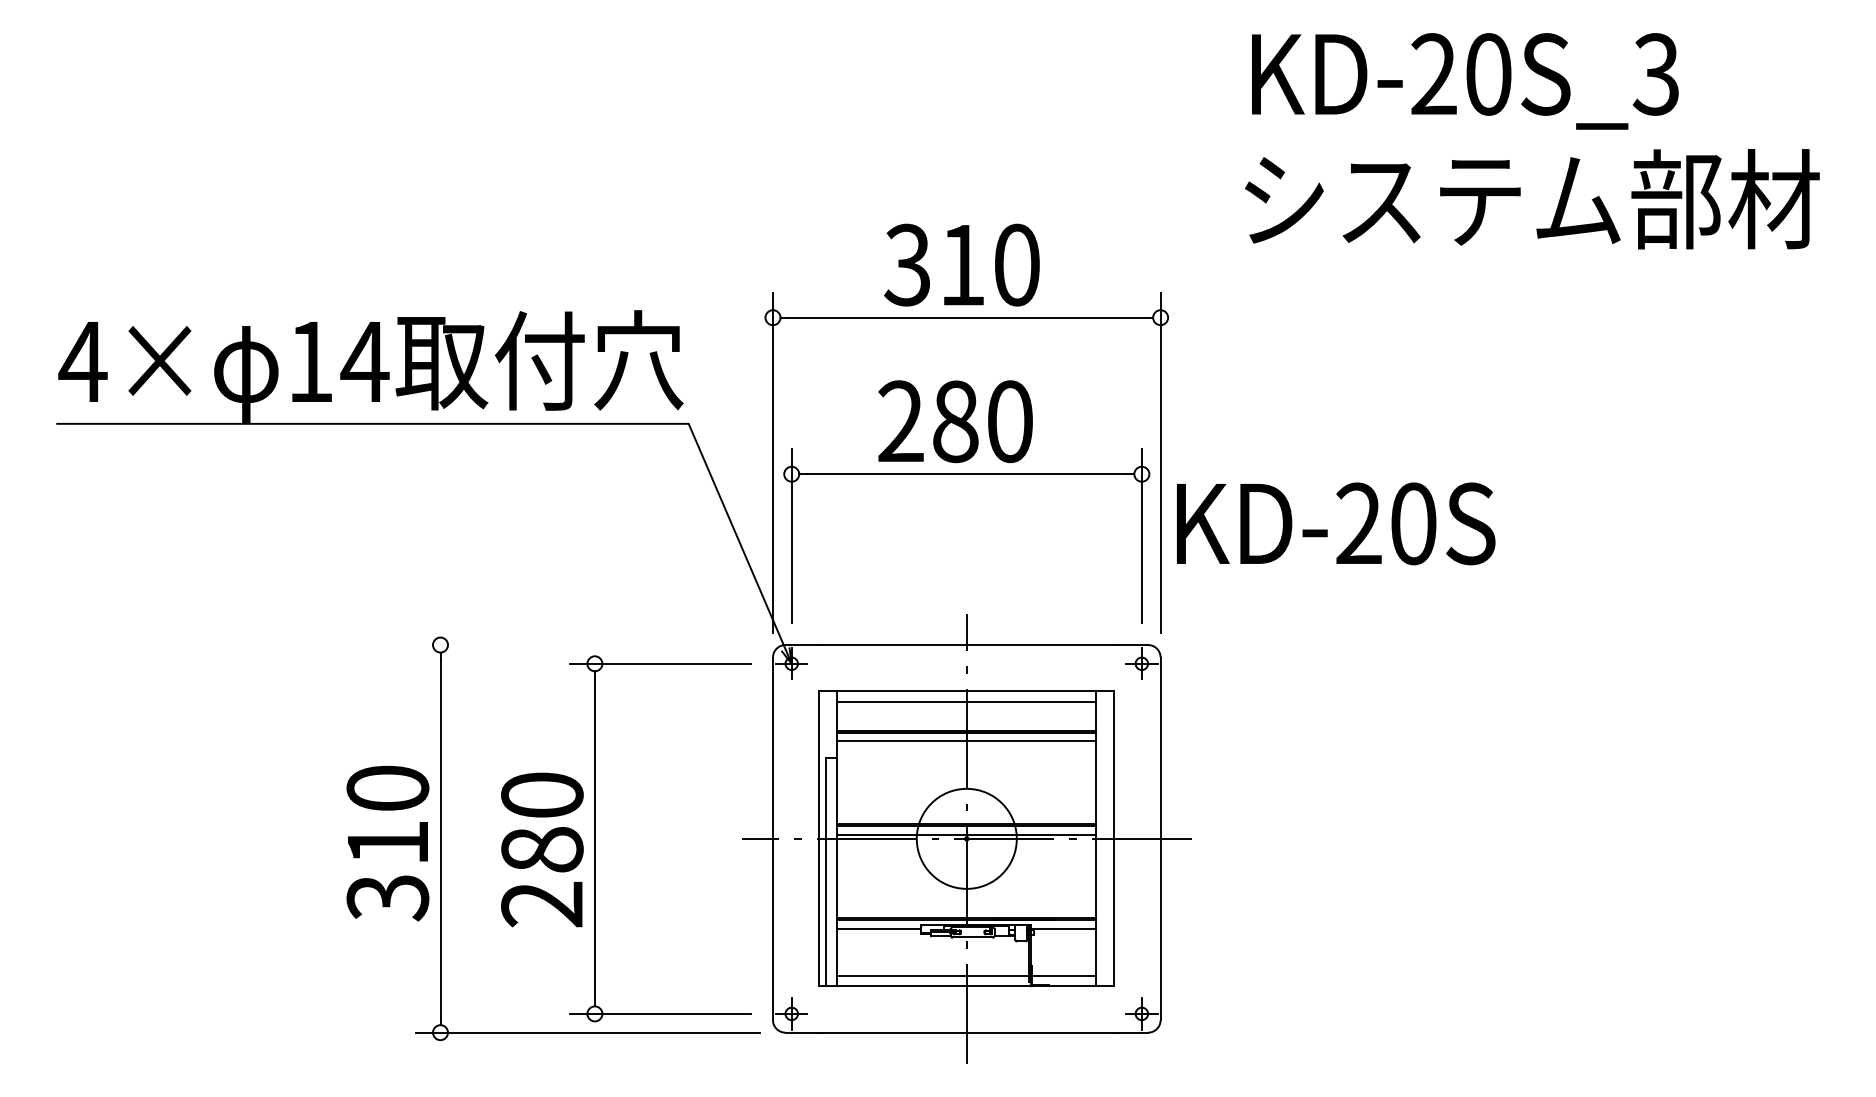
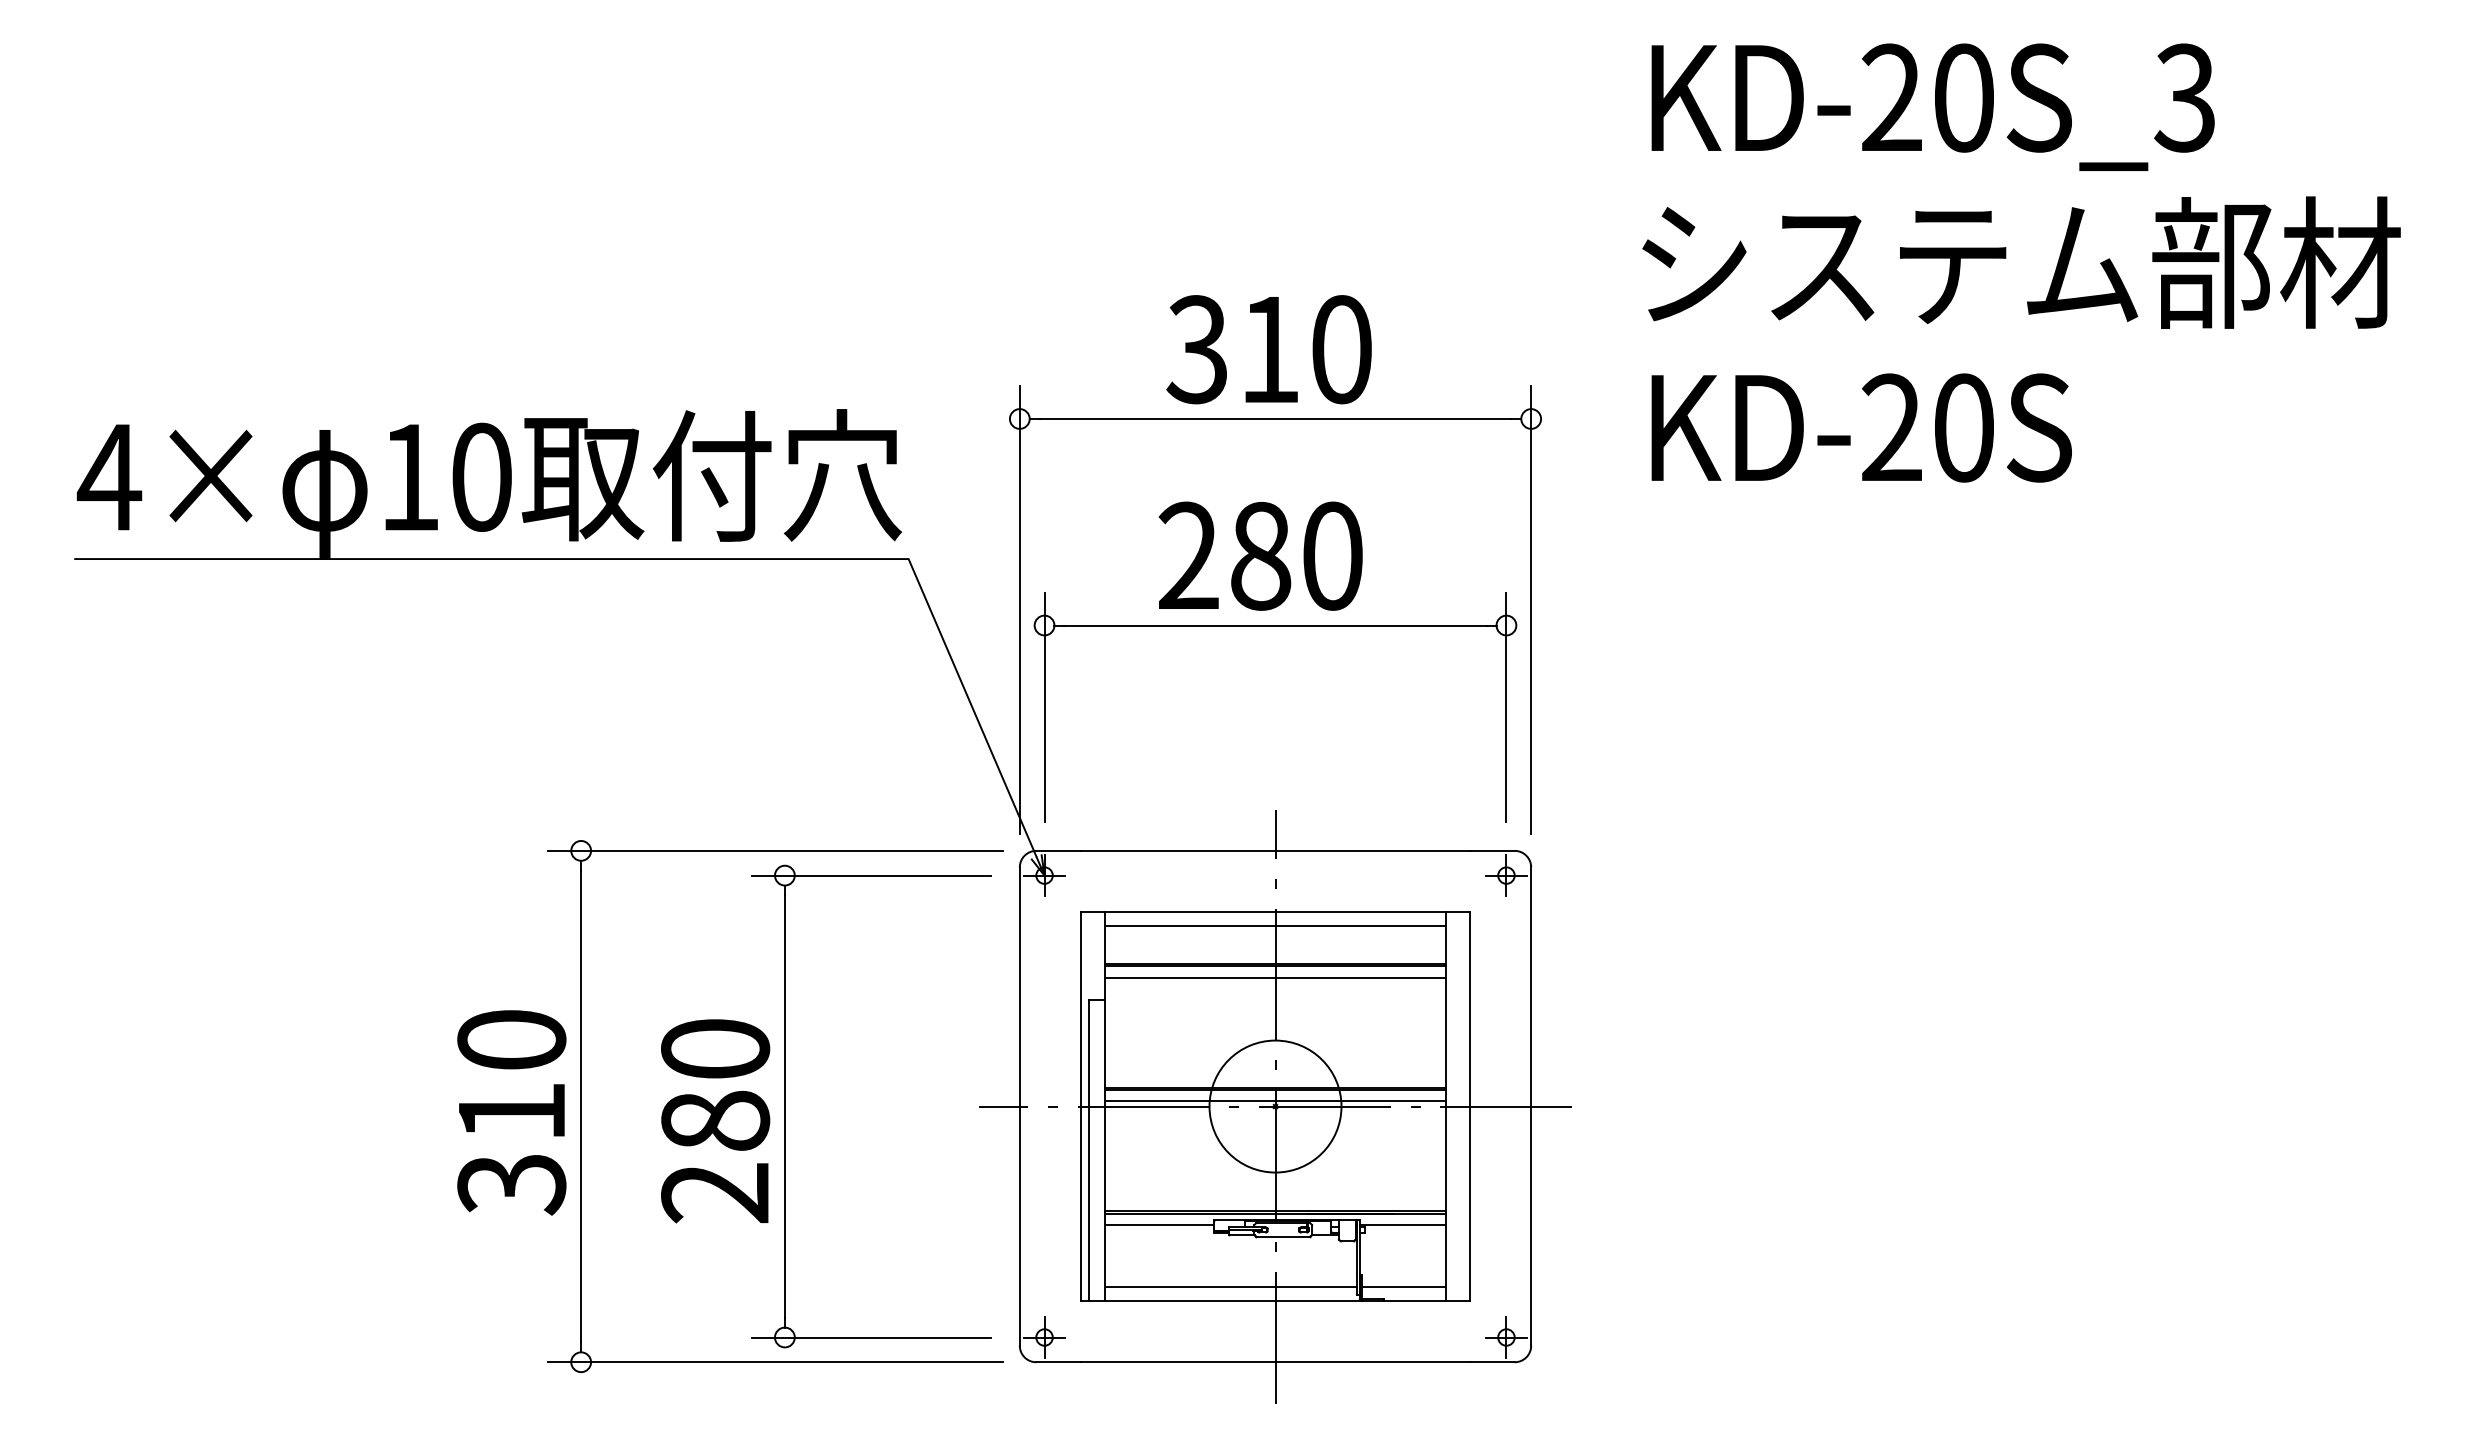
text: (364, 361) -> (481, 476), 14 -> 10
text: (1335, 523) -> (1861, 427), moved
line: (587, 644) -> (775, 850), added

